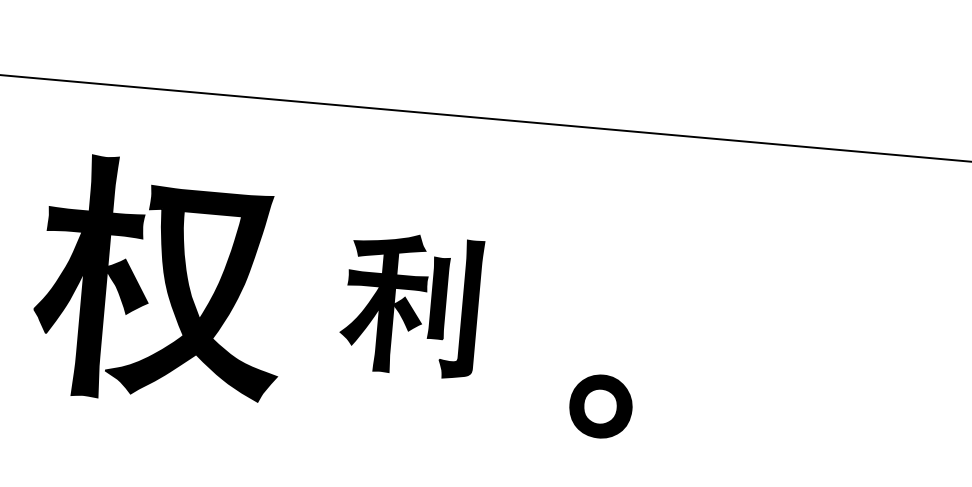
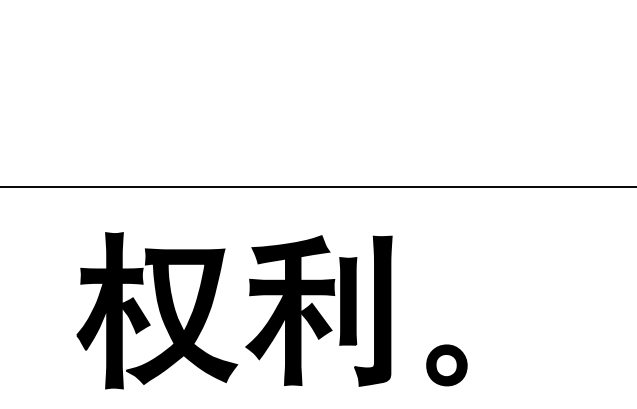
part: (410, 304) -> (318, 310), size x1.67

